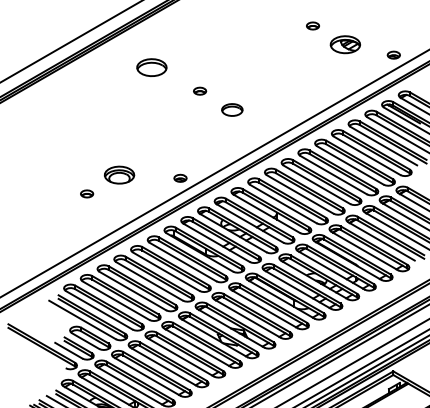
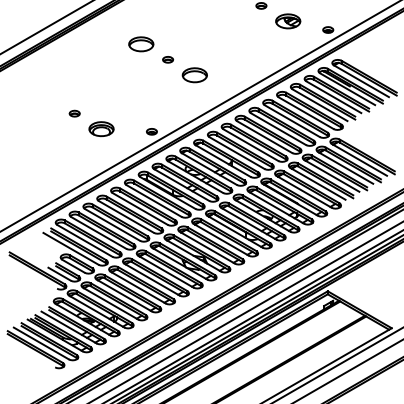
part: (152, 67) -> (141, 44), moved
part: (232, 110) -> (194, 75), size x1.43
part: (86, 193) -> (74, 113), moved

